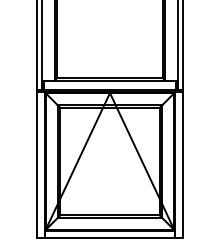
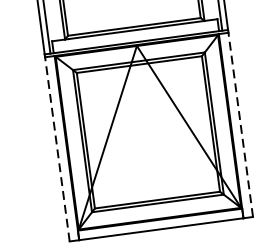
line: (37, 164) -> (57, 148), solid -> dashed
line: (182, 164) -> (240, 123), solid -> dashed

